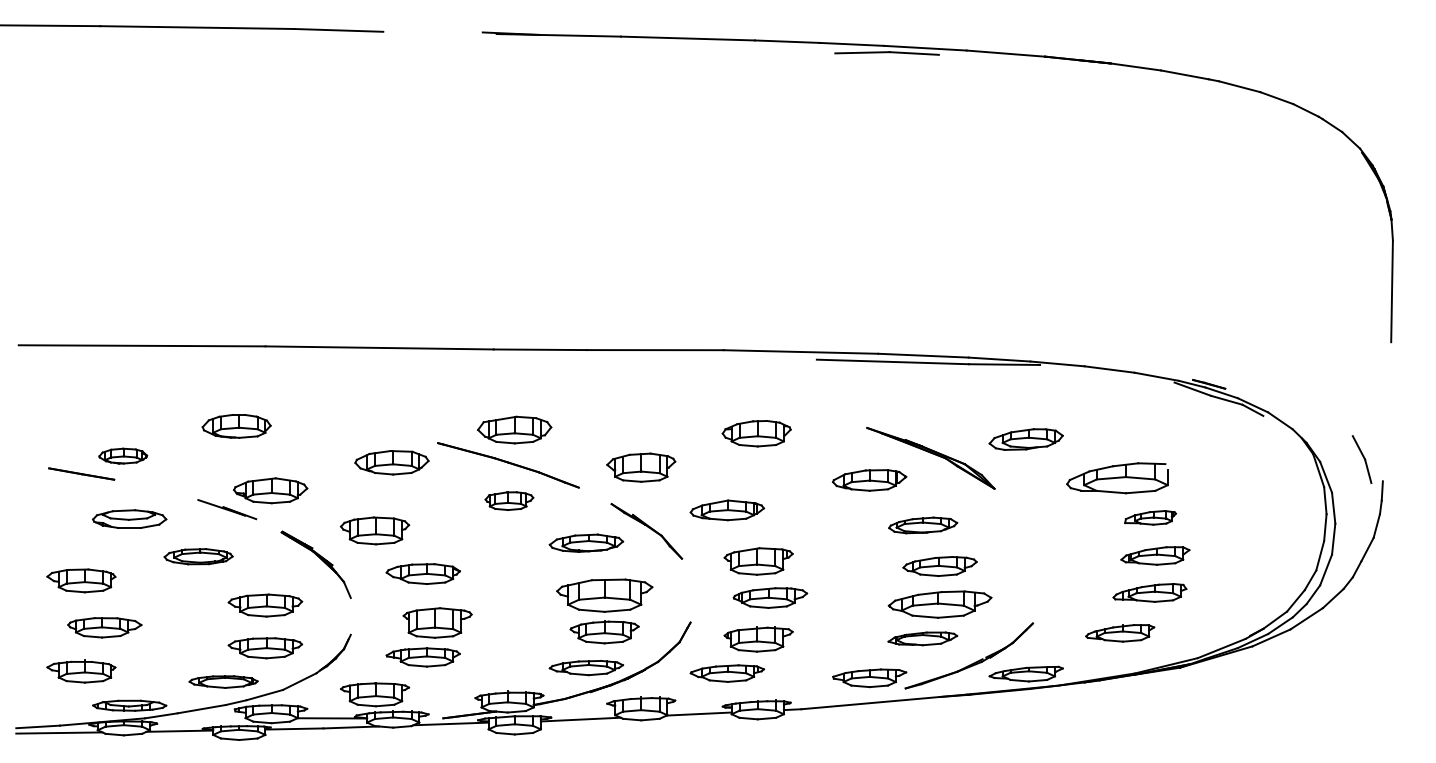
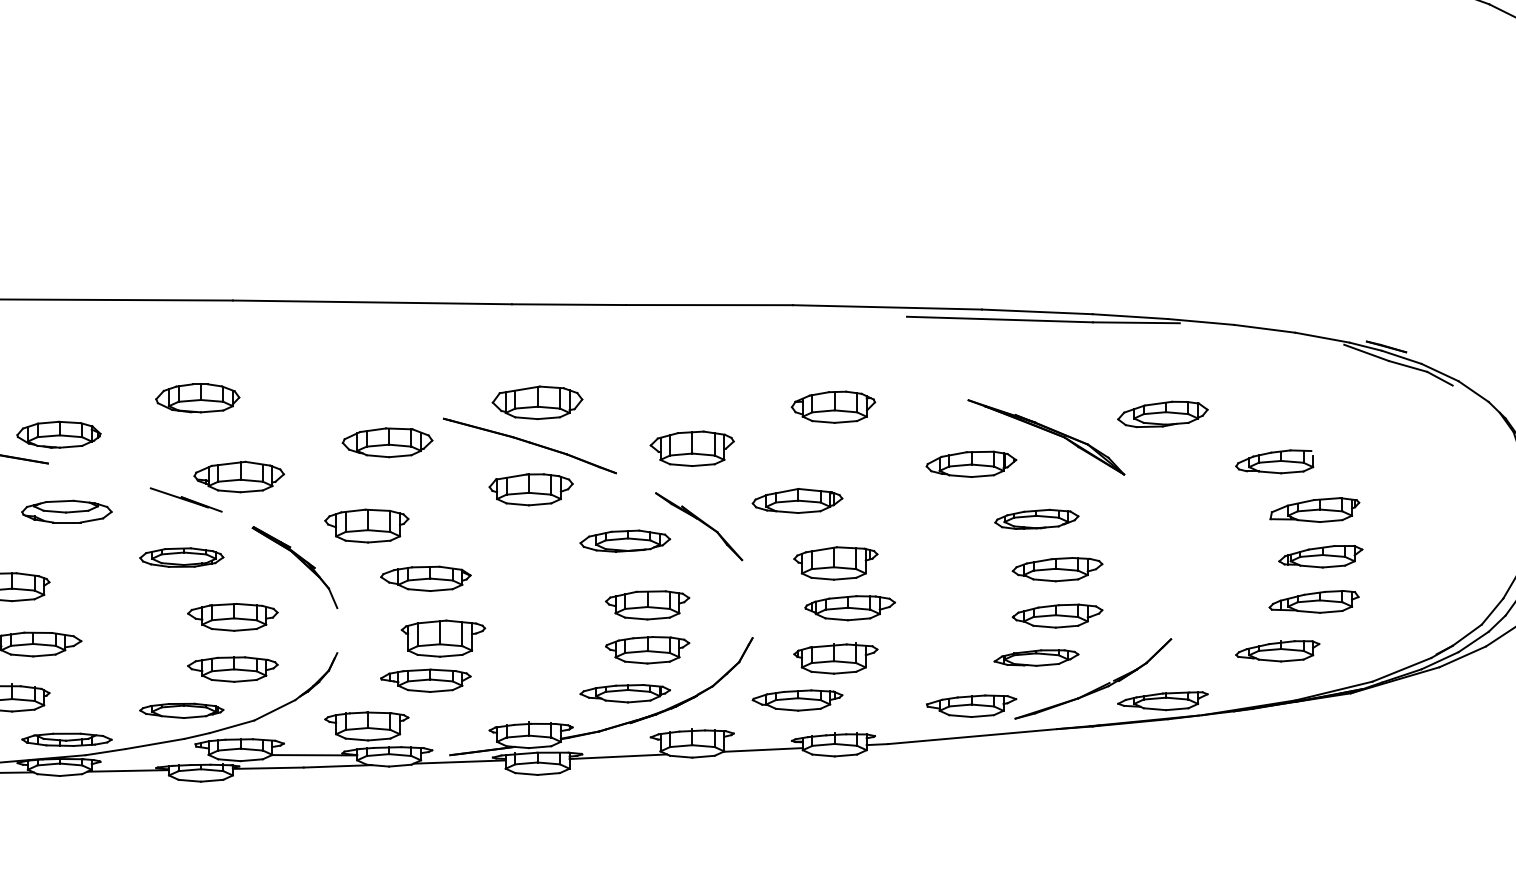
part: (123, 455) -> (59, 433), size x1.43
part: (1117, 478) -> (1274, 462), size x0.62
part: (509, 500) -> (531, 488), size x1.43
part: (1150, 517) -> (1314, 509), size x1.43
part: (198, 556) -> (181, 557), moved
part: (604, 595) -> (647, 605), size x0.71
part: (939, 604) -> (1056, 616), size x0.71

